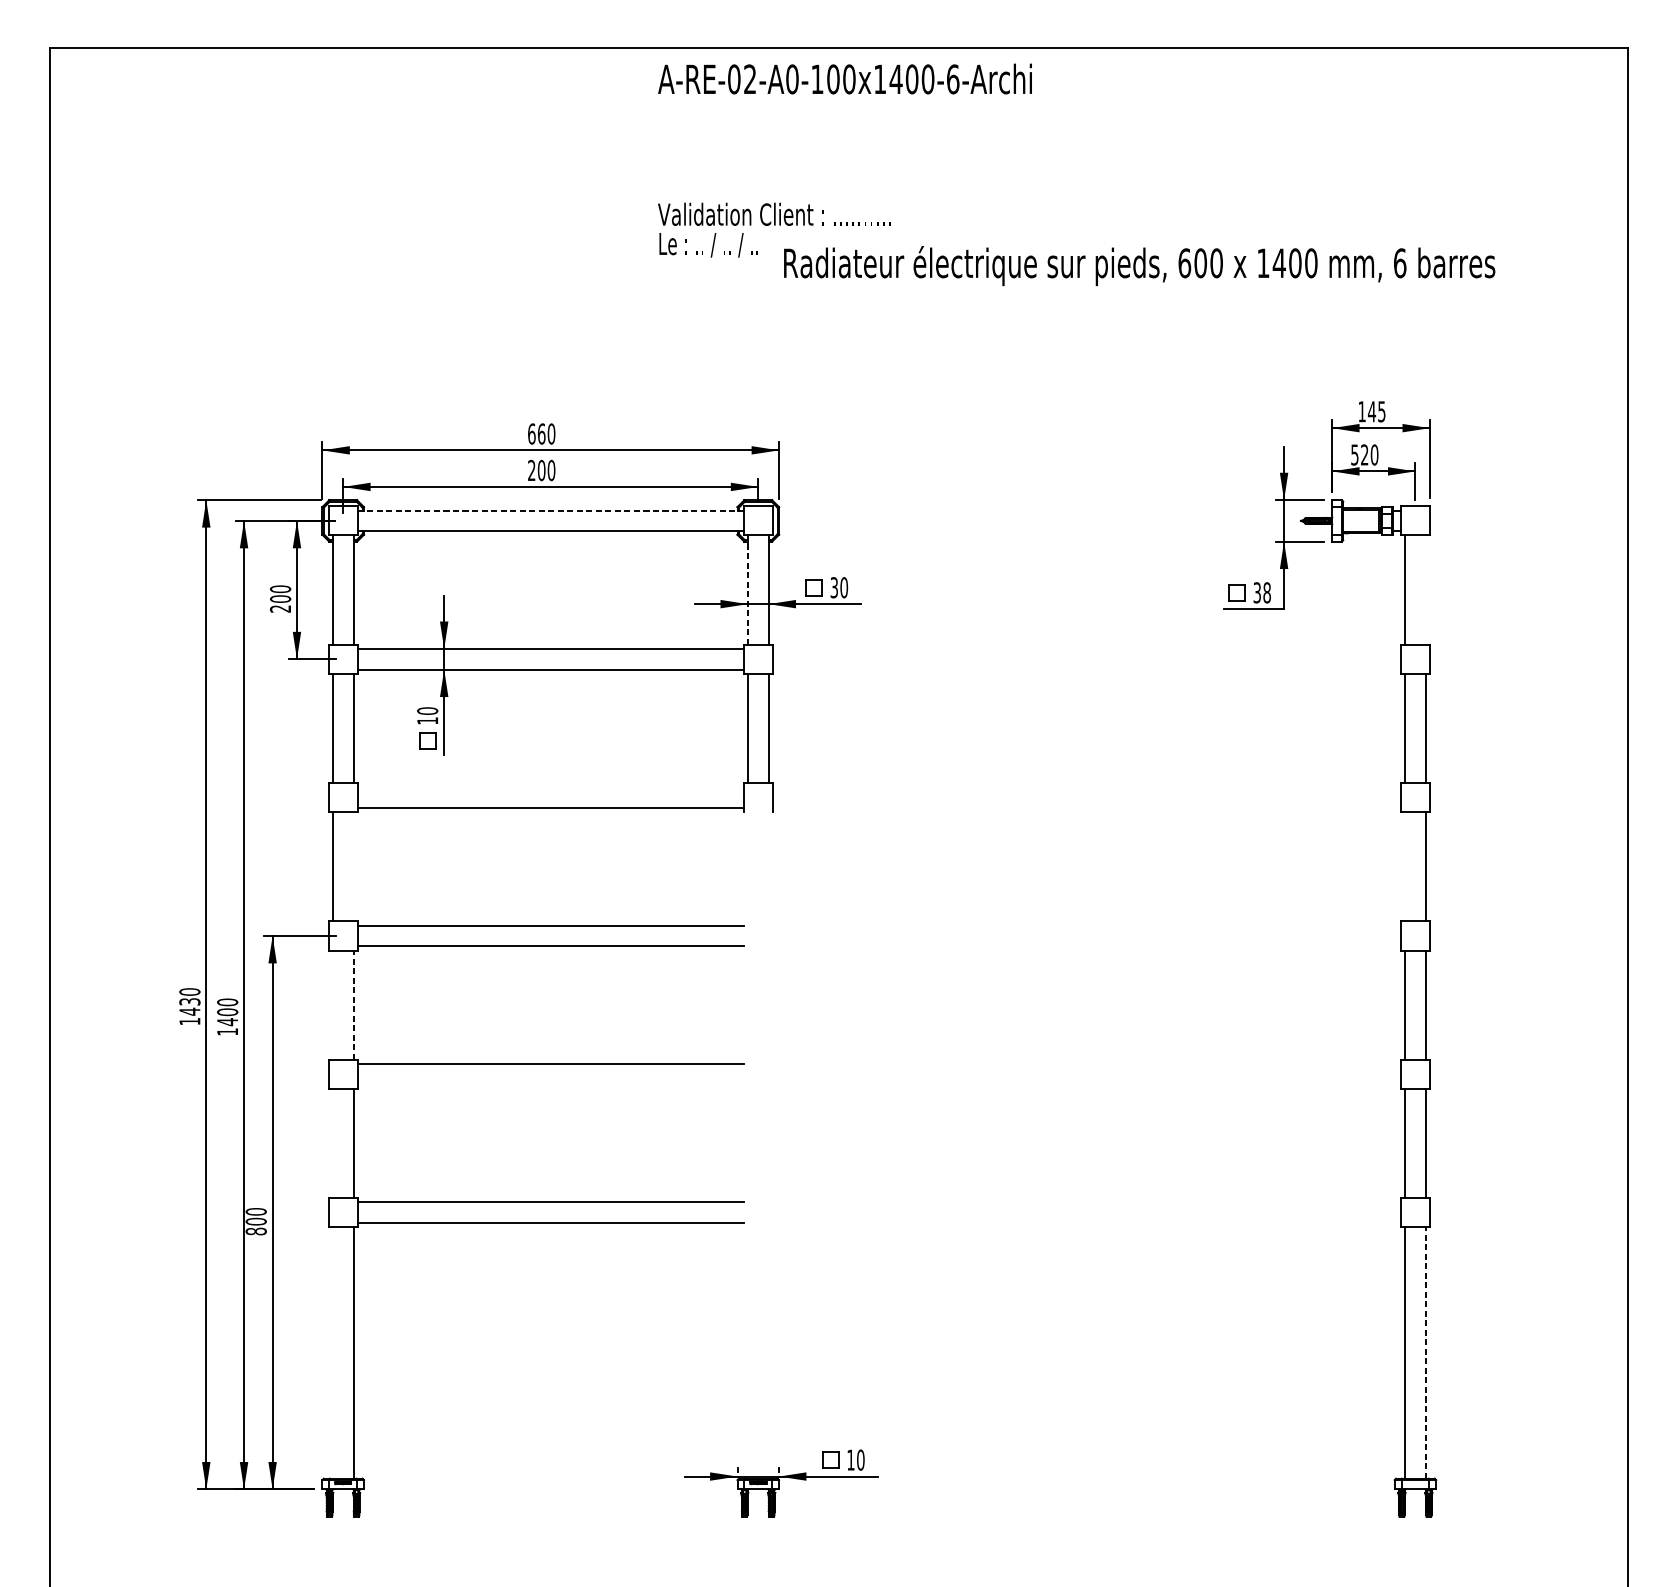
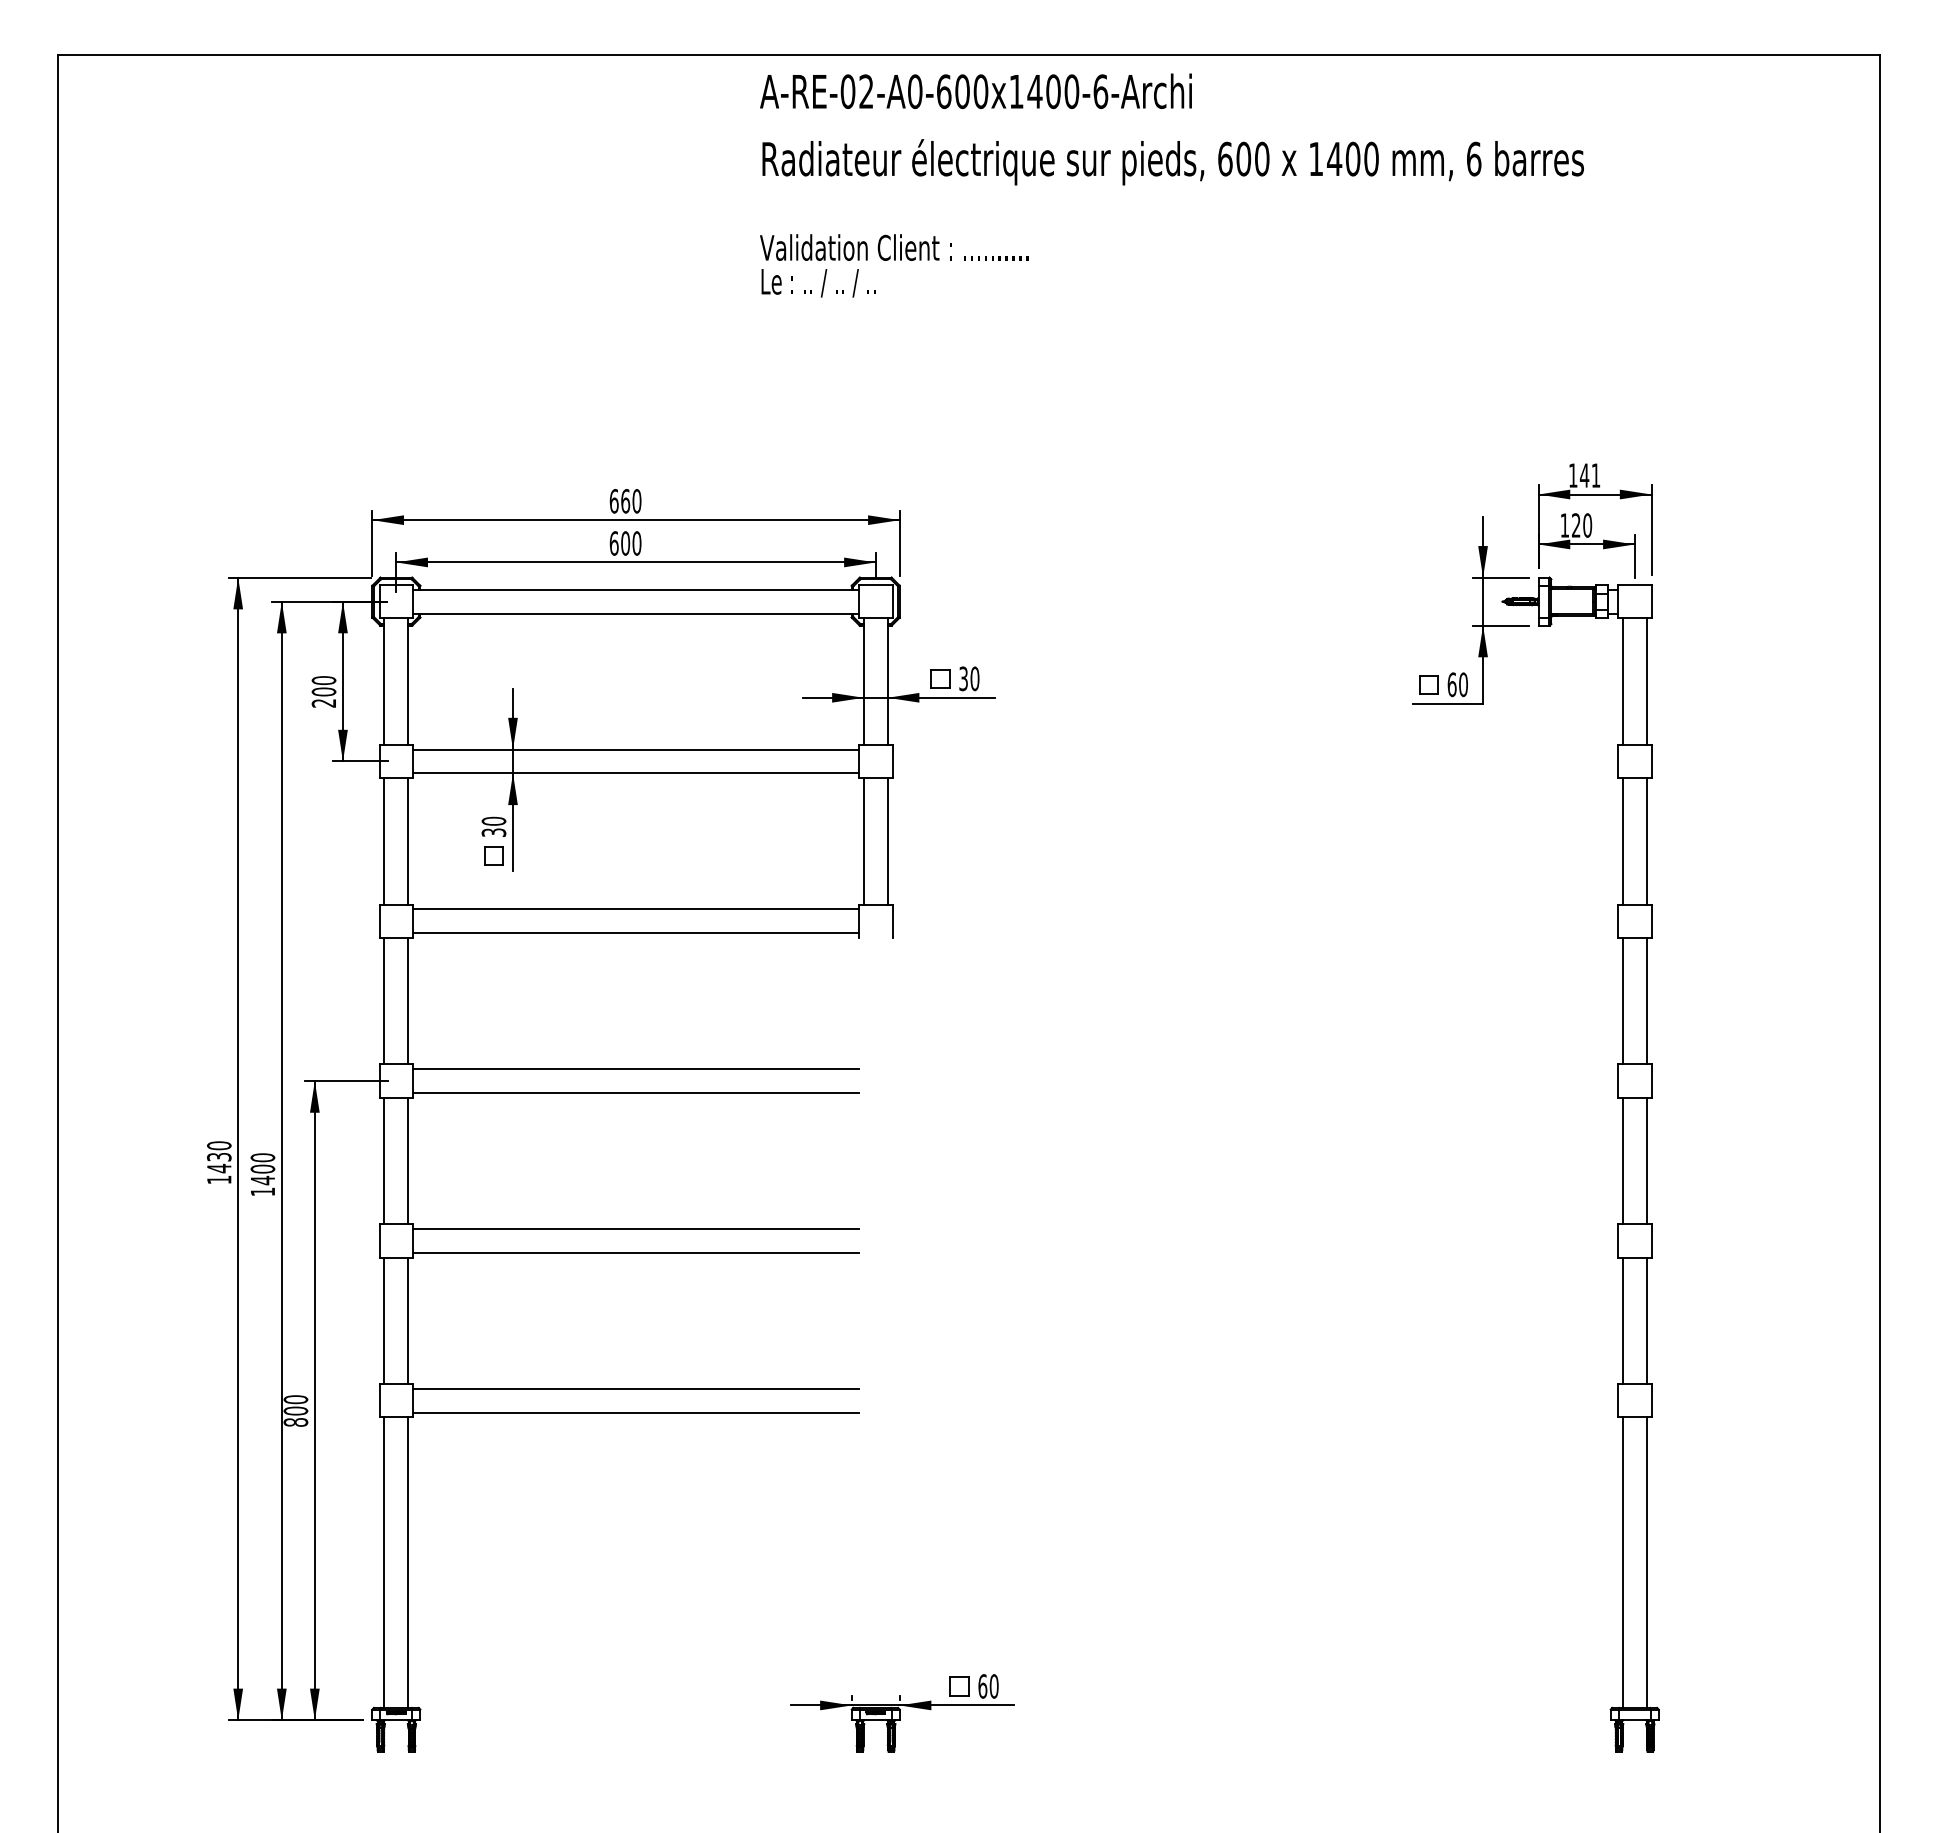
text: (817, 79) -> (944, 91), A-RE-02-A0-100x1400-6-Archi -> A-RE-02-A0-600x1400-6-Archi
text: (1138, 266) -> (1172, 162), moved
text: (1381, 411) -> (1595, 475), 145 -> 141
text: (1354, 454) -> (1564, 525), 520 -> 120
text: (531, 470) -> (613, 543), 200 -> 600
line: (551, 510) -> (636, 589), dashed -> solid
line: (747, 590) -> (863, 681), dashed -> solid
line: (1425, 590) -> (1646, 681), added
text: (1261, 592) -> (1457, 684), 38 -> 60
text: (427, 720) -> (493, 832), 10 -> 30
line: (550, 787) -> (635, 909), added
line: (353, 867) -> (408, 1001), added
line: (1404, 867) -> (1622, 1001), added
line: (332, 1004) -> (384, 1160), added
line: (353, 1004) -> (408, 1160), dashed -> solid
line: (550, 1084) -> (635, 1252), added
line: (332, 1143) -> (384, 1320), added
line: (332, 1352) -> (384, 1562), added
line: (1425, 1352) -> (1646, 1562), dashed -> solid
text: (850, 1460) -> (982, 1686), 10 -> 60

